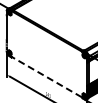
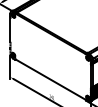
line: (46, 77) -> (50, 79), dashed -> solid

